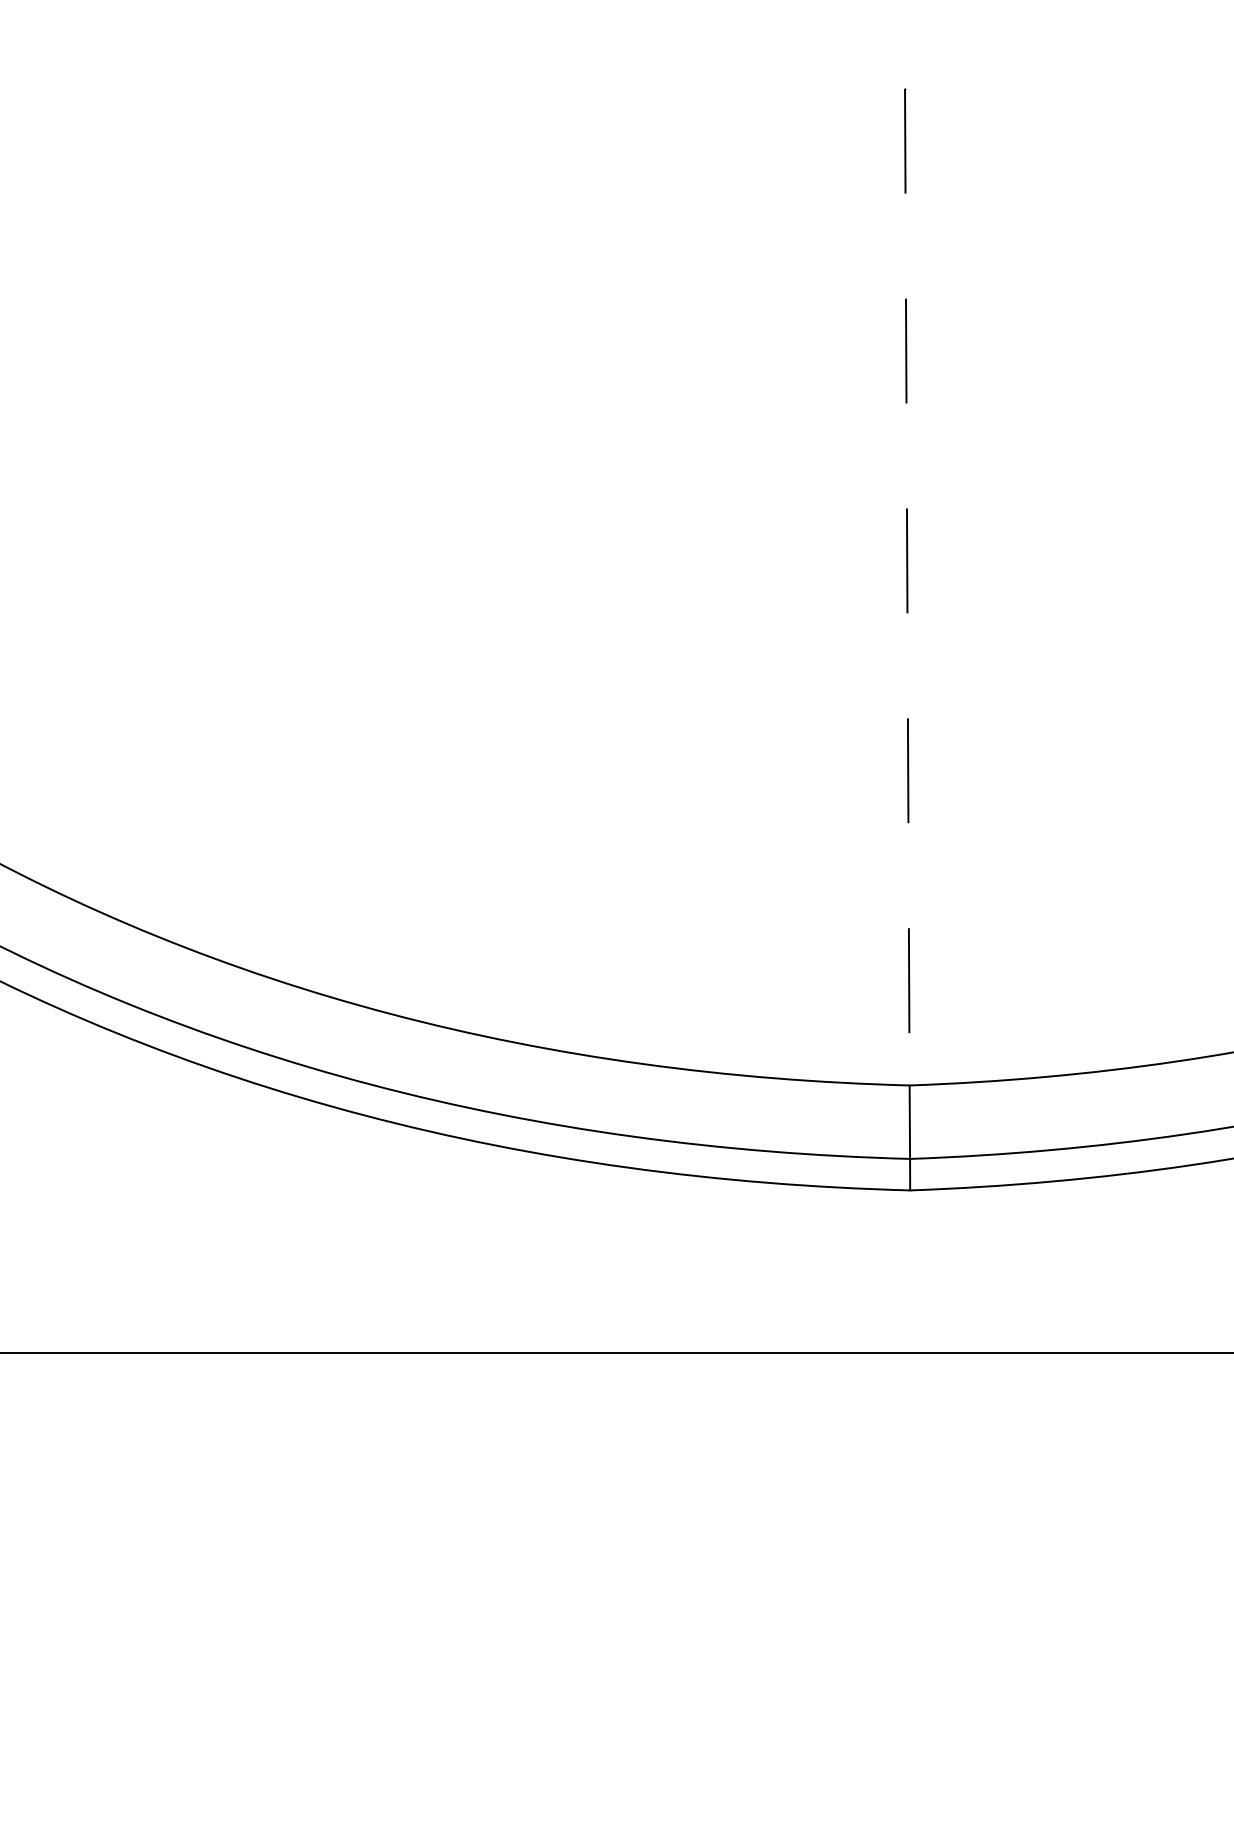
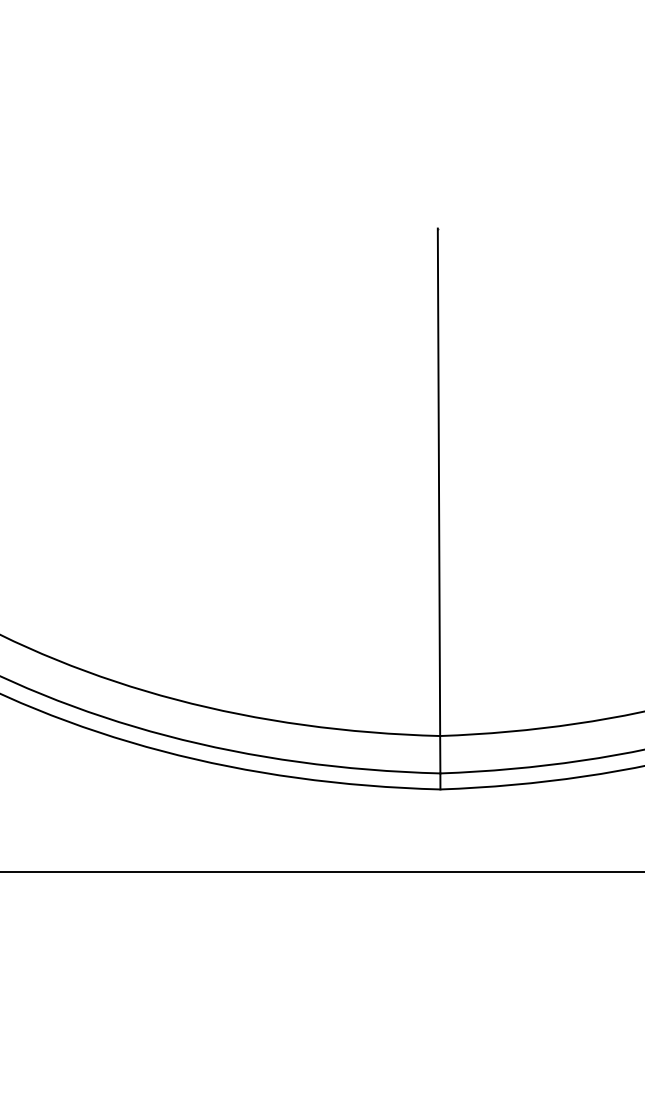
line: (906, 587) -> (438, 482), dashed -> solid

